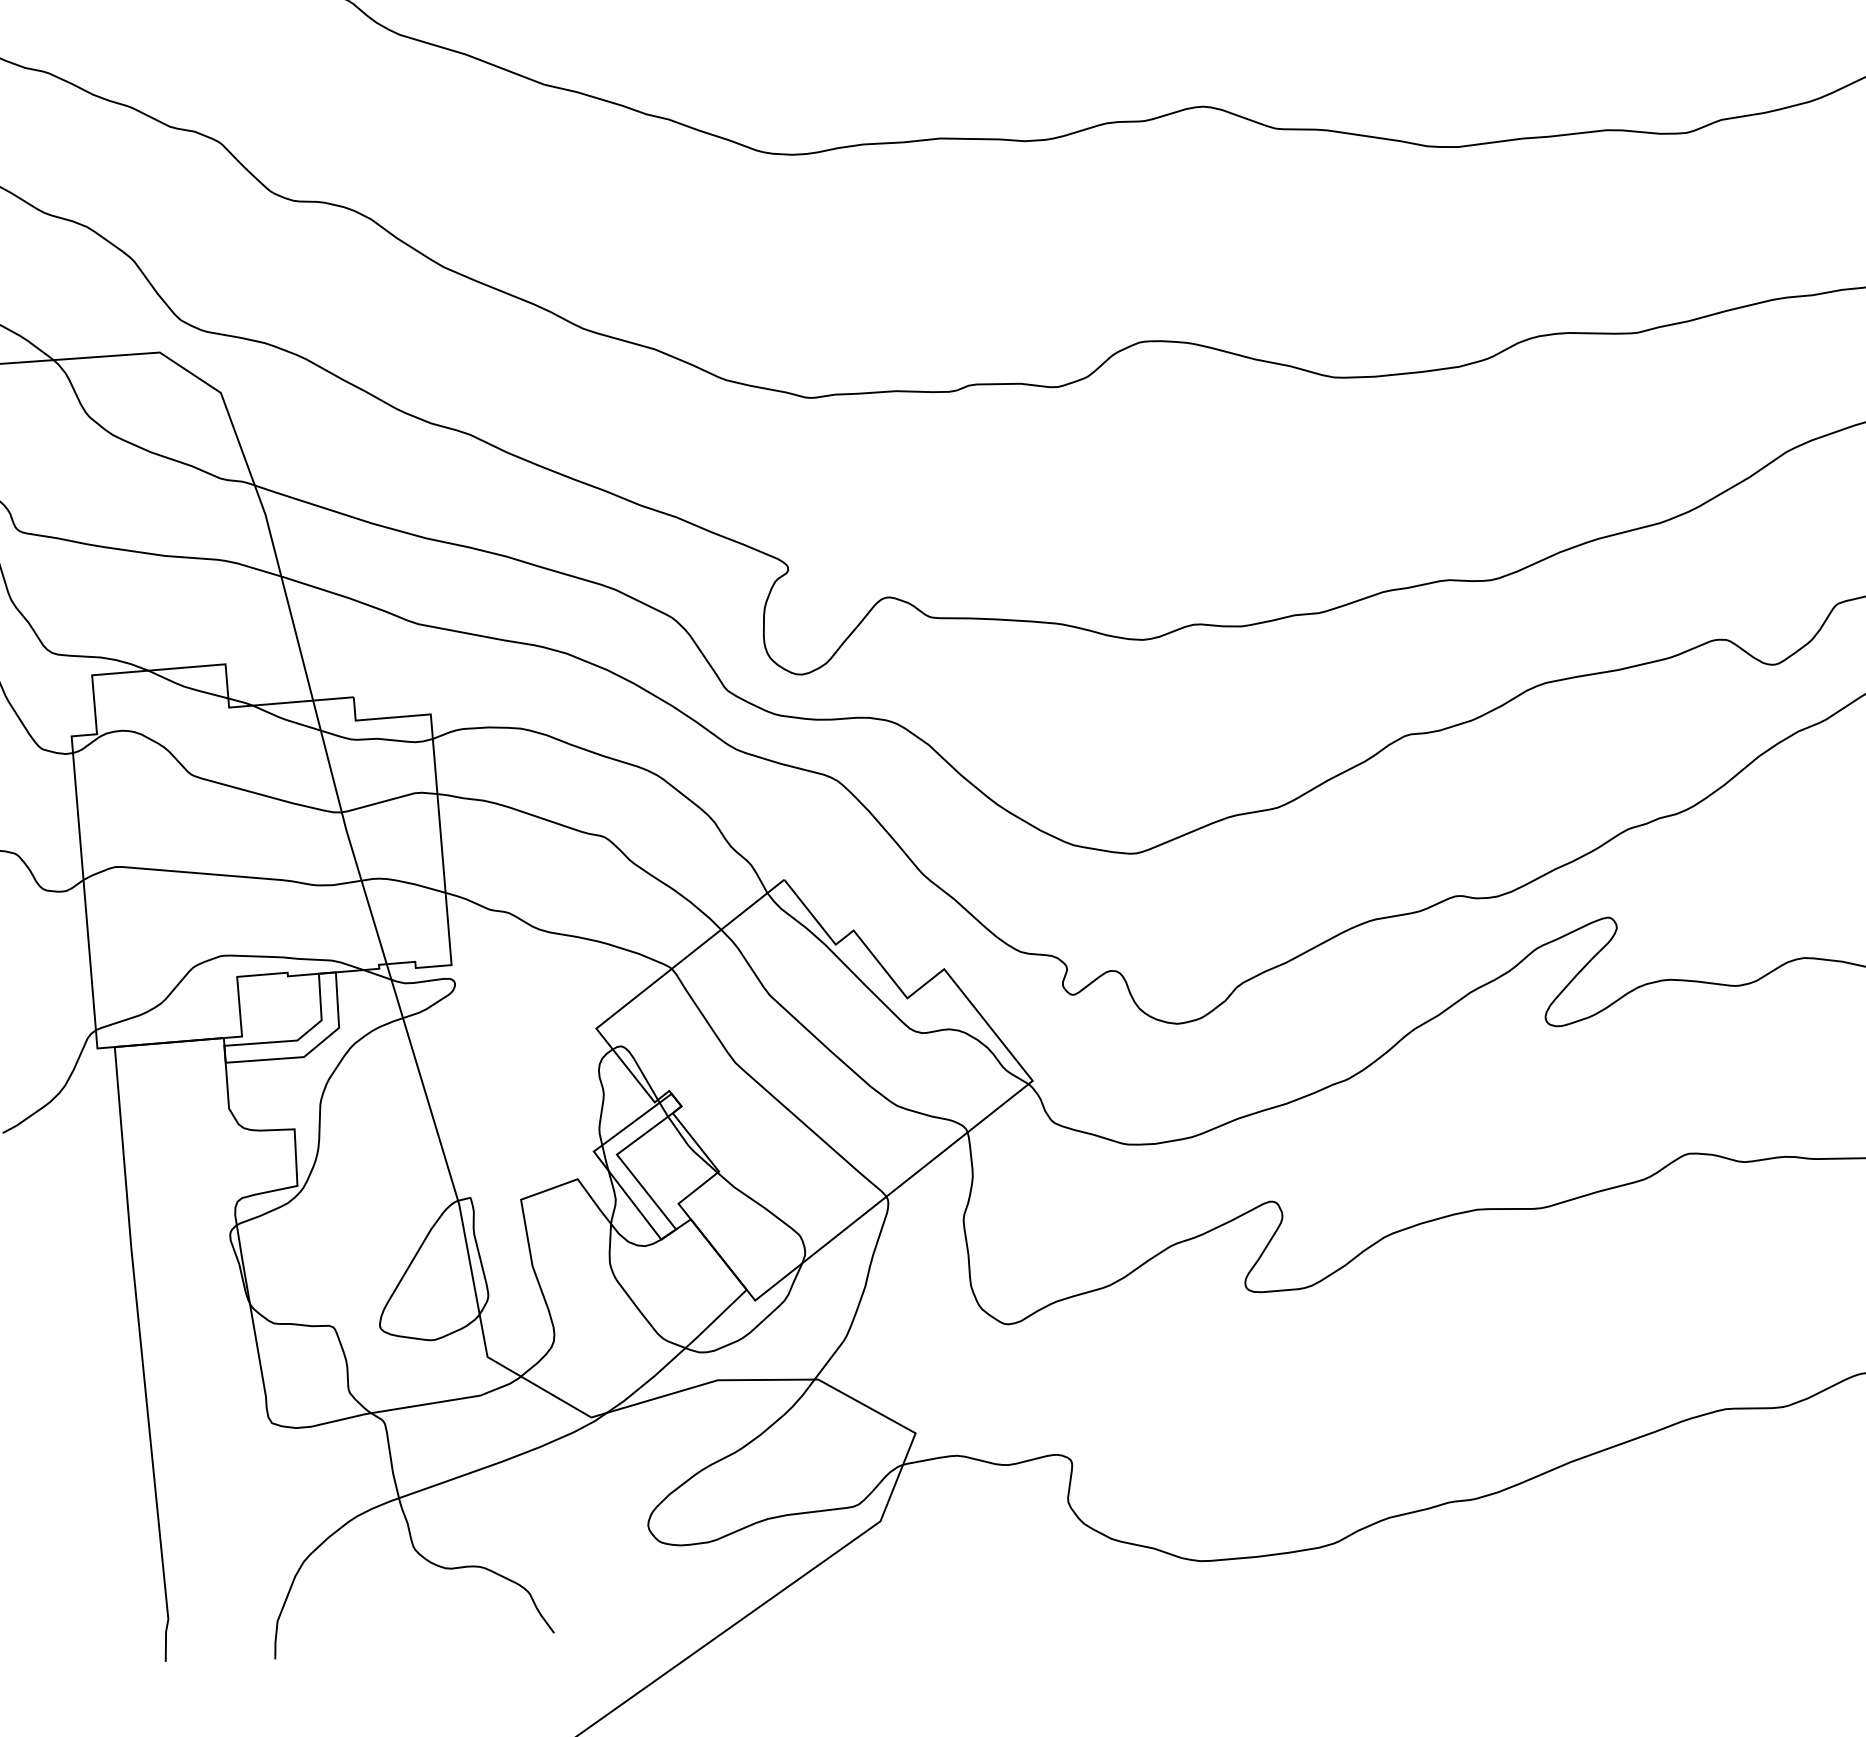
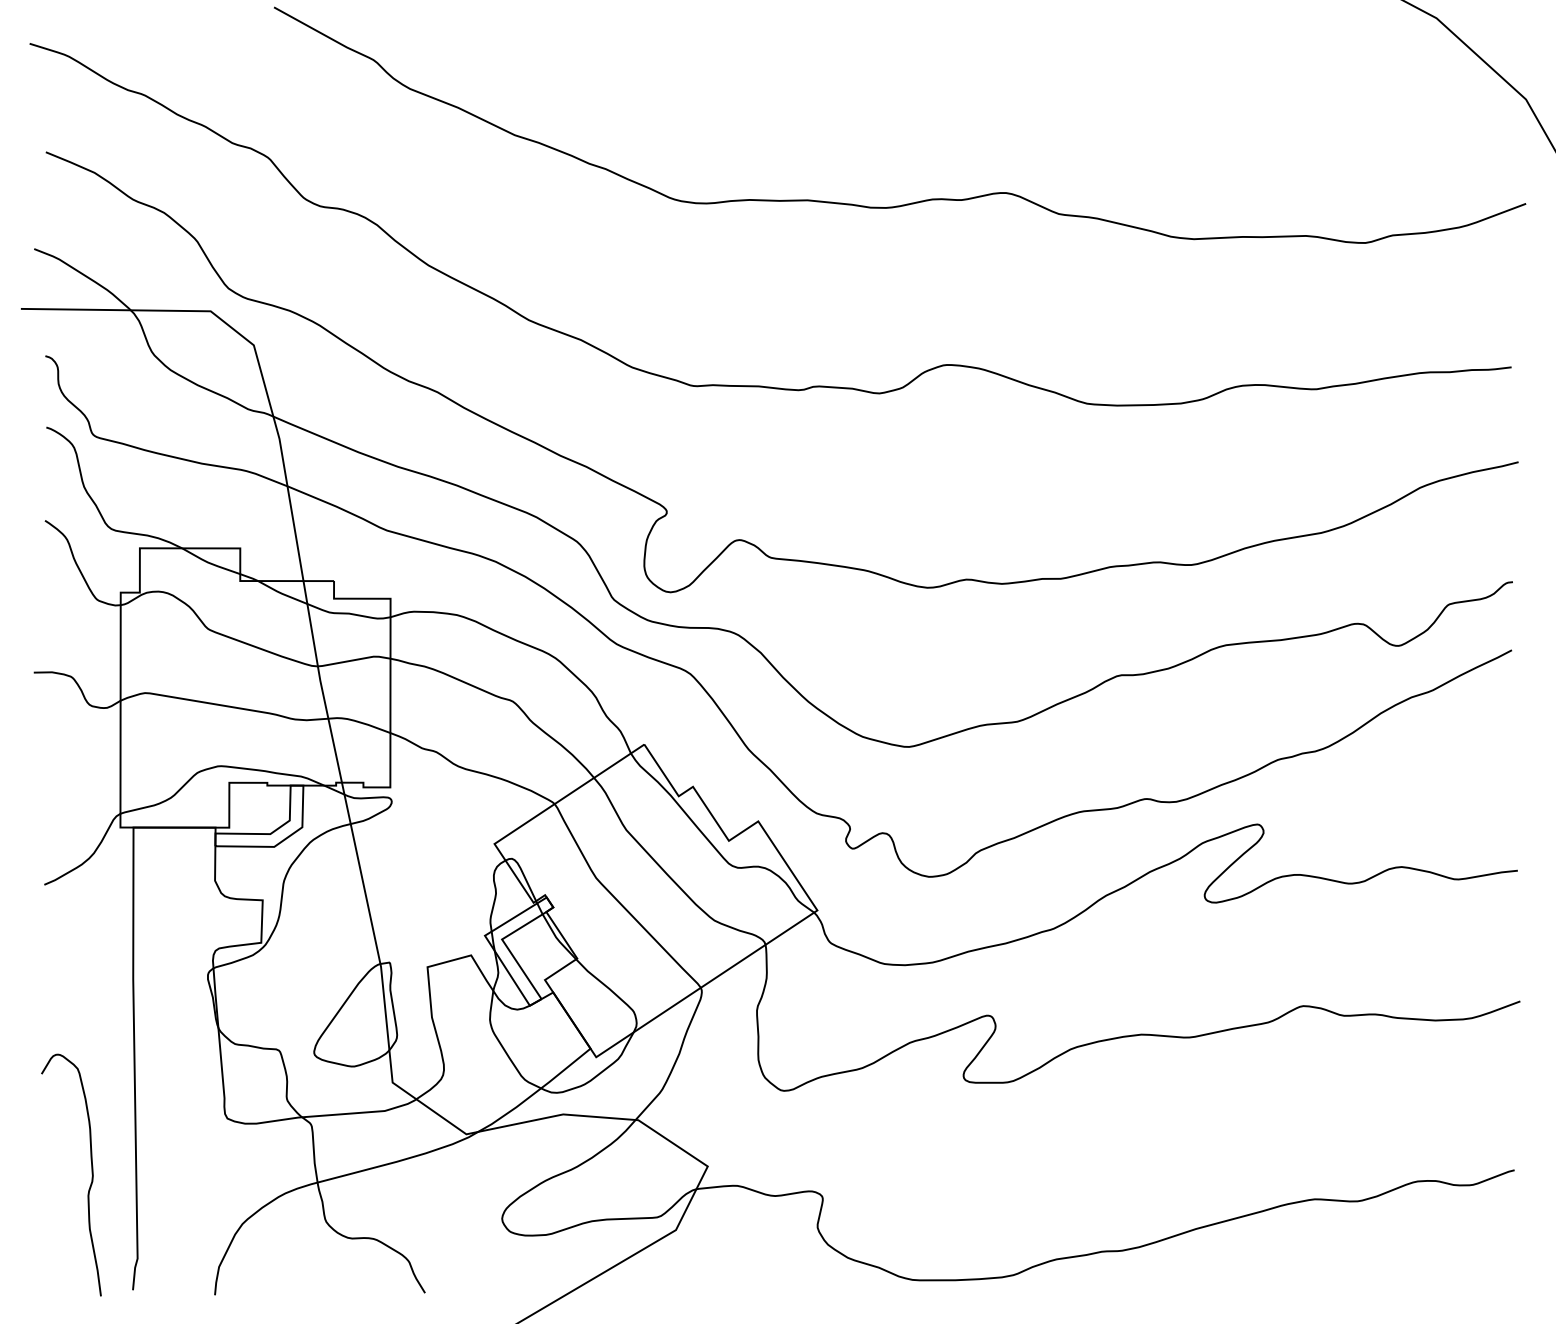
curve: (97, 1512) -> (91, 1174), added

